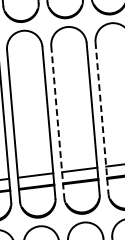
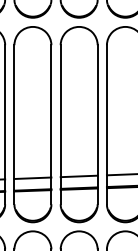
line: (101, 118) -> (106, 124), dashed -> solid
line: (57, 121) -> (60, 124), dashed -> solid

